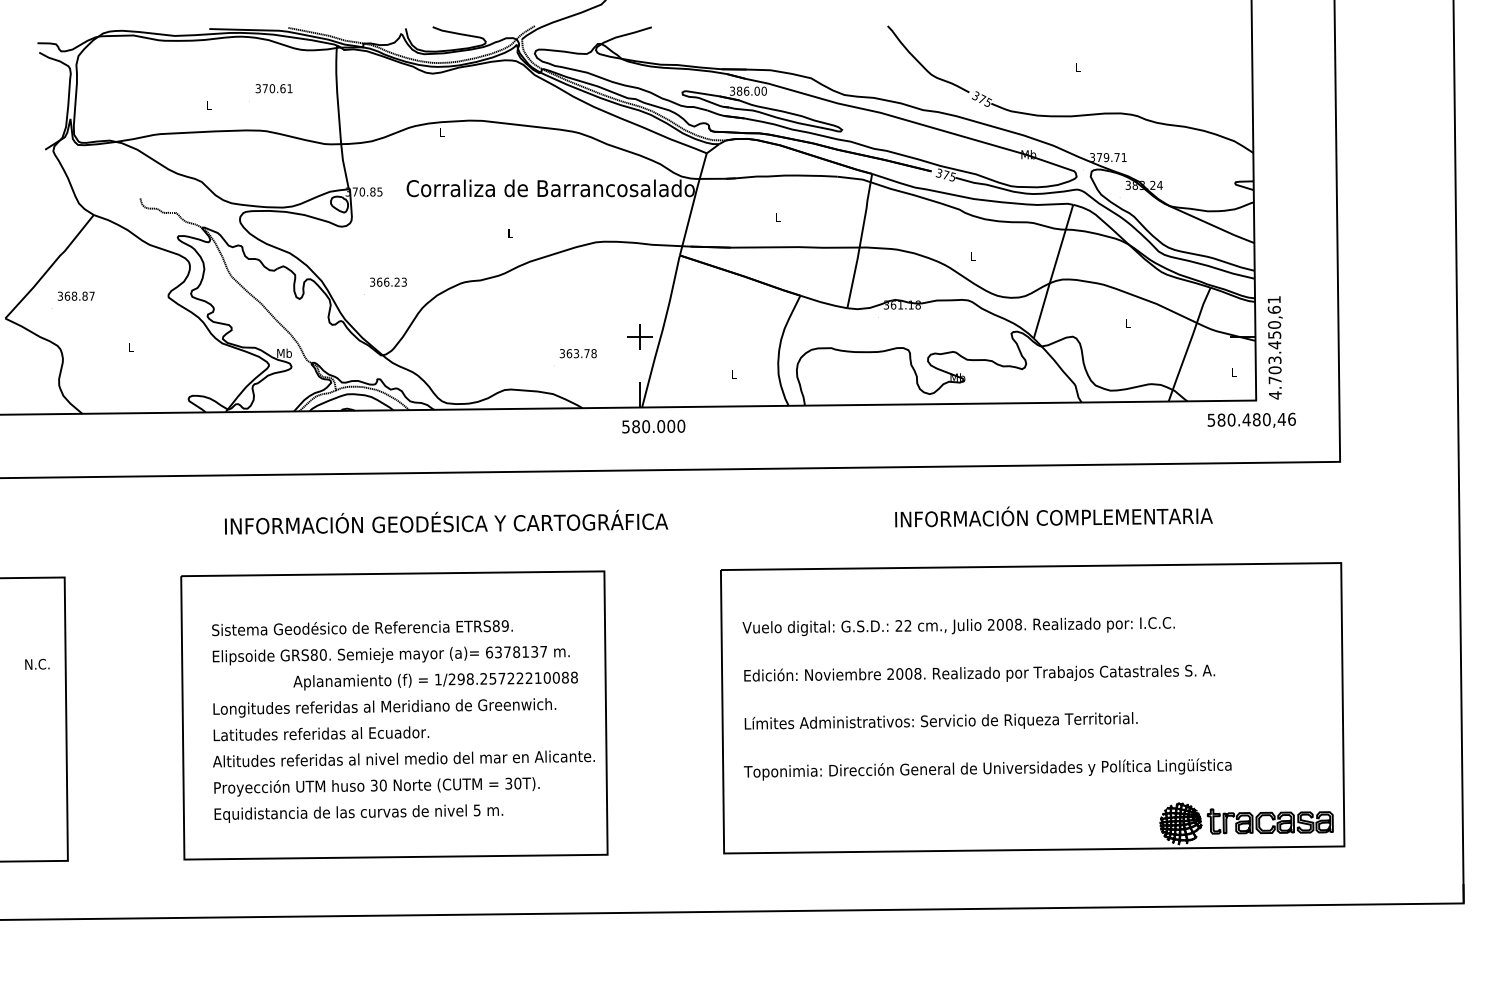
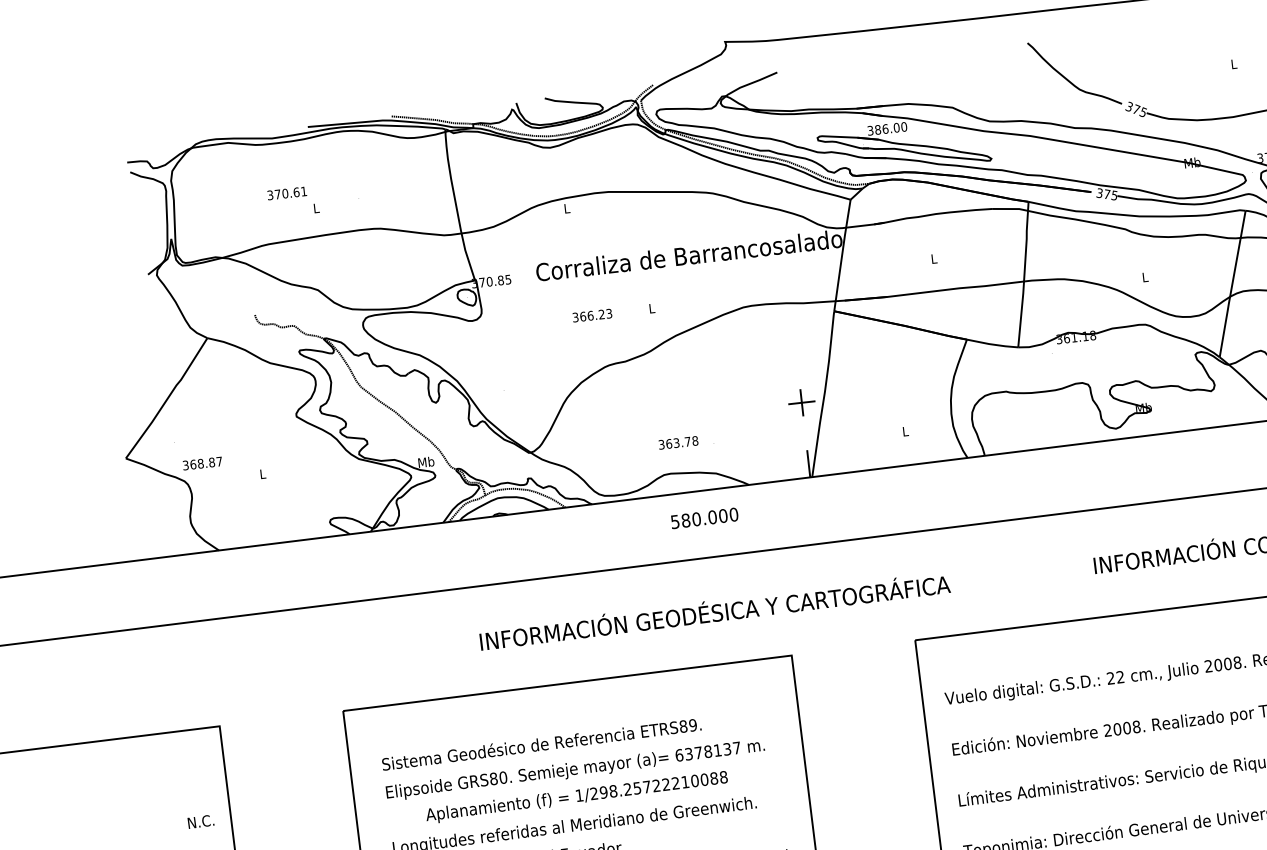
text: (273, 88) -> (286, 193), moved
text: (388, 281) -> (592, 314), moved
text: (75, 295) -> (201, 462), moved
text: (577, 353) -> (677, 442), moved
text: (653, 426) -> (704, 518), moved
text: (446, 521) -> (714, 610), moved
text: (435, 680) -> (576, 796), moved

